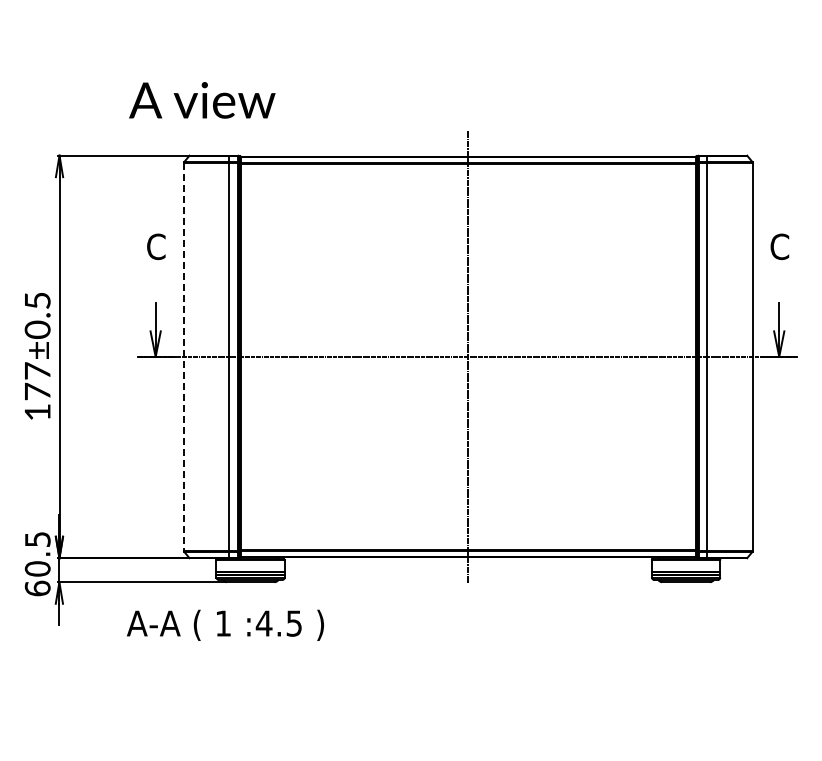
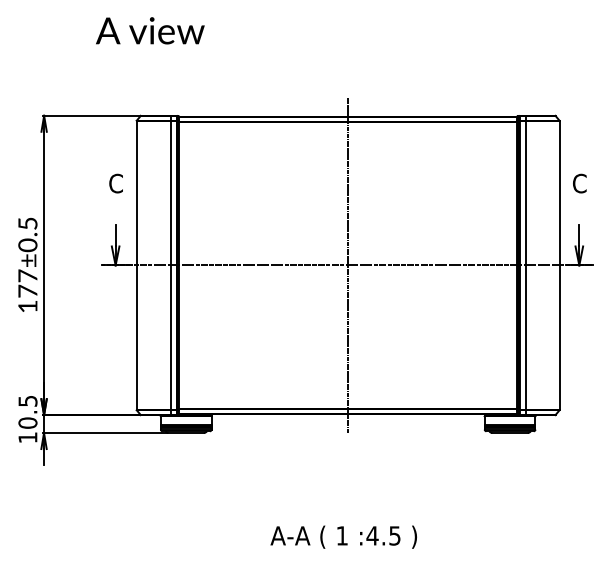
text: (202, 100) -> (150, 30), moved
line: (183, 357) -> (136, 265), dashed -> solid
text: (37, 588) -> (27, 437), 60.5 -> 10.5
text: (225, 624) -> (343, 536), moved

